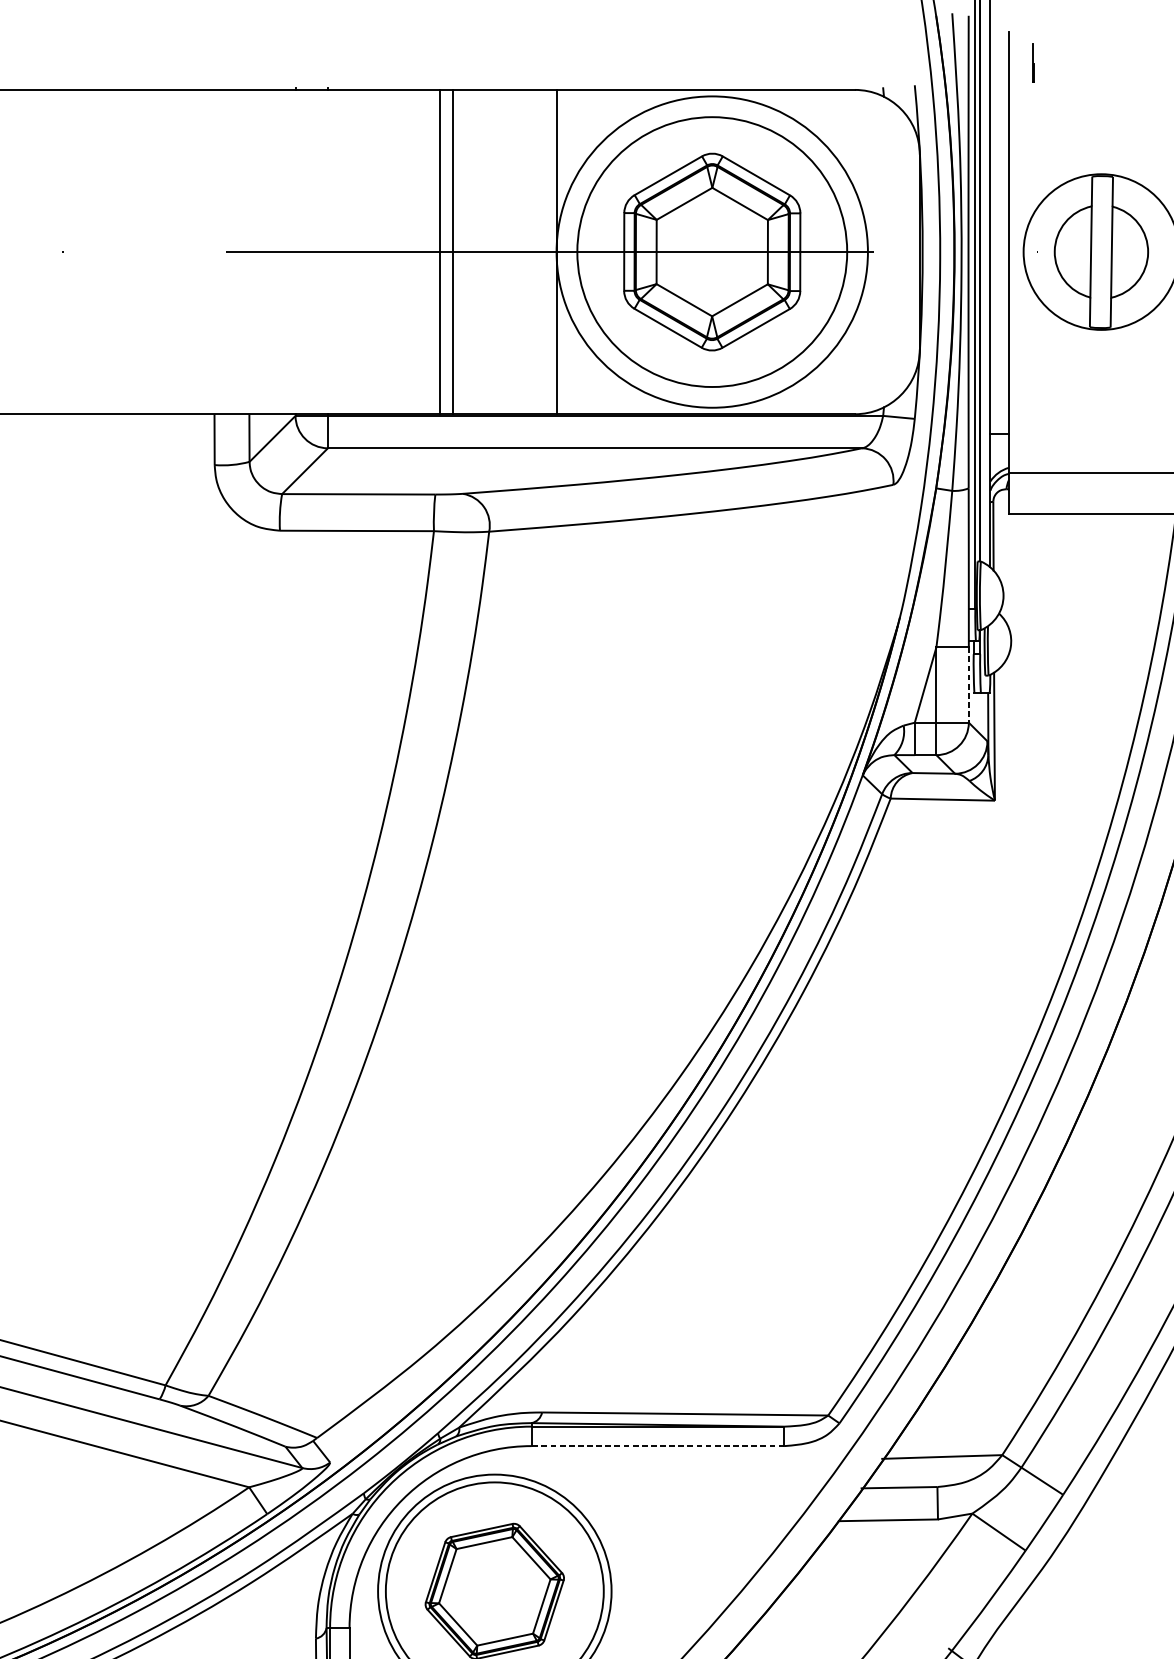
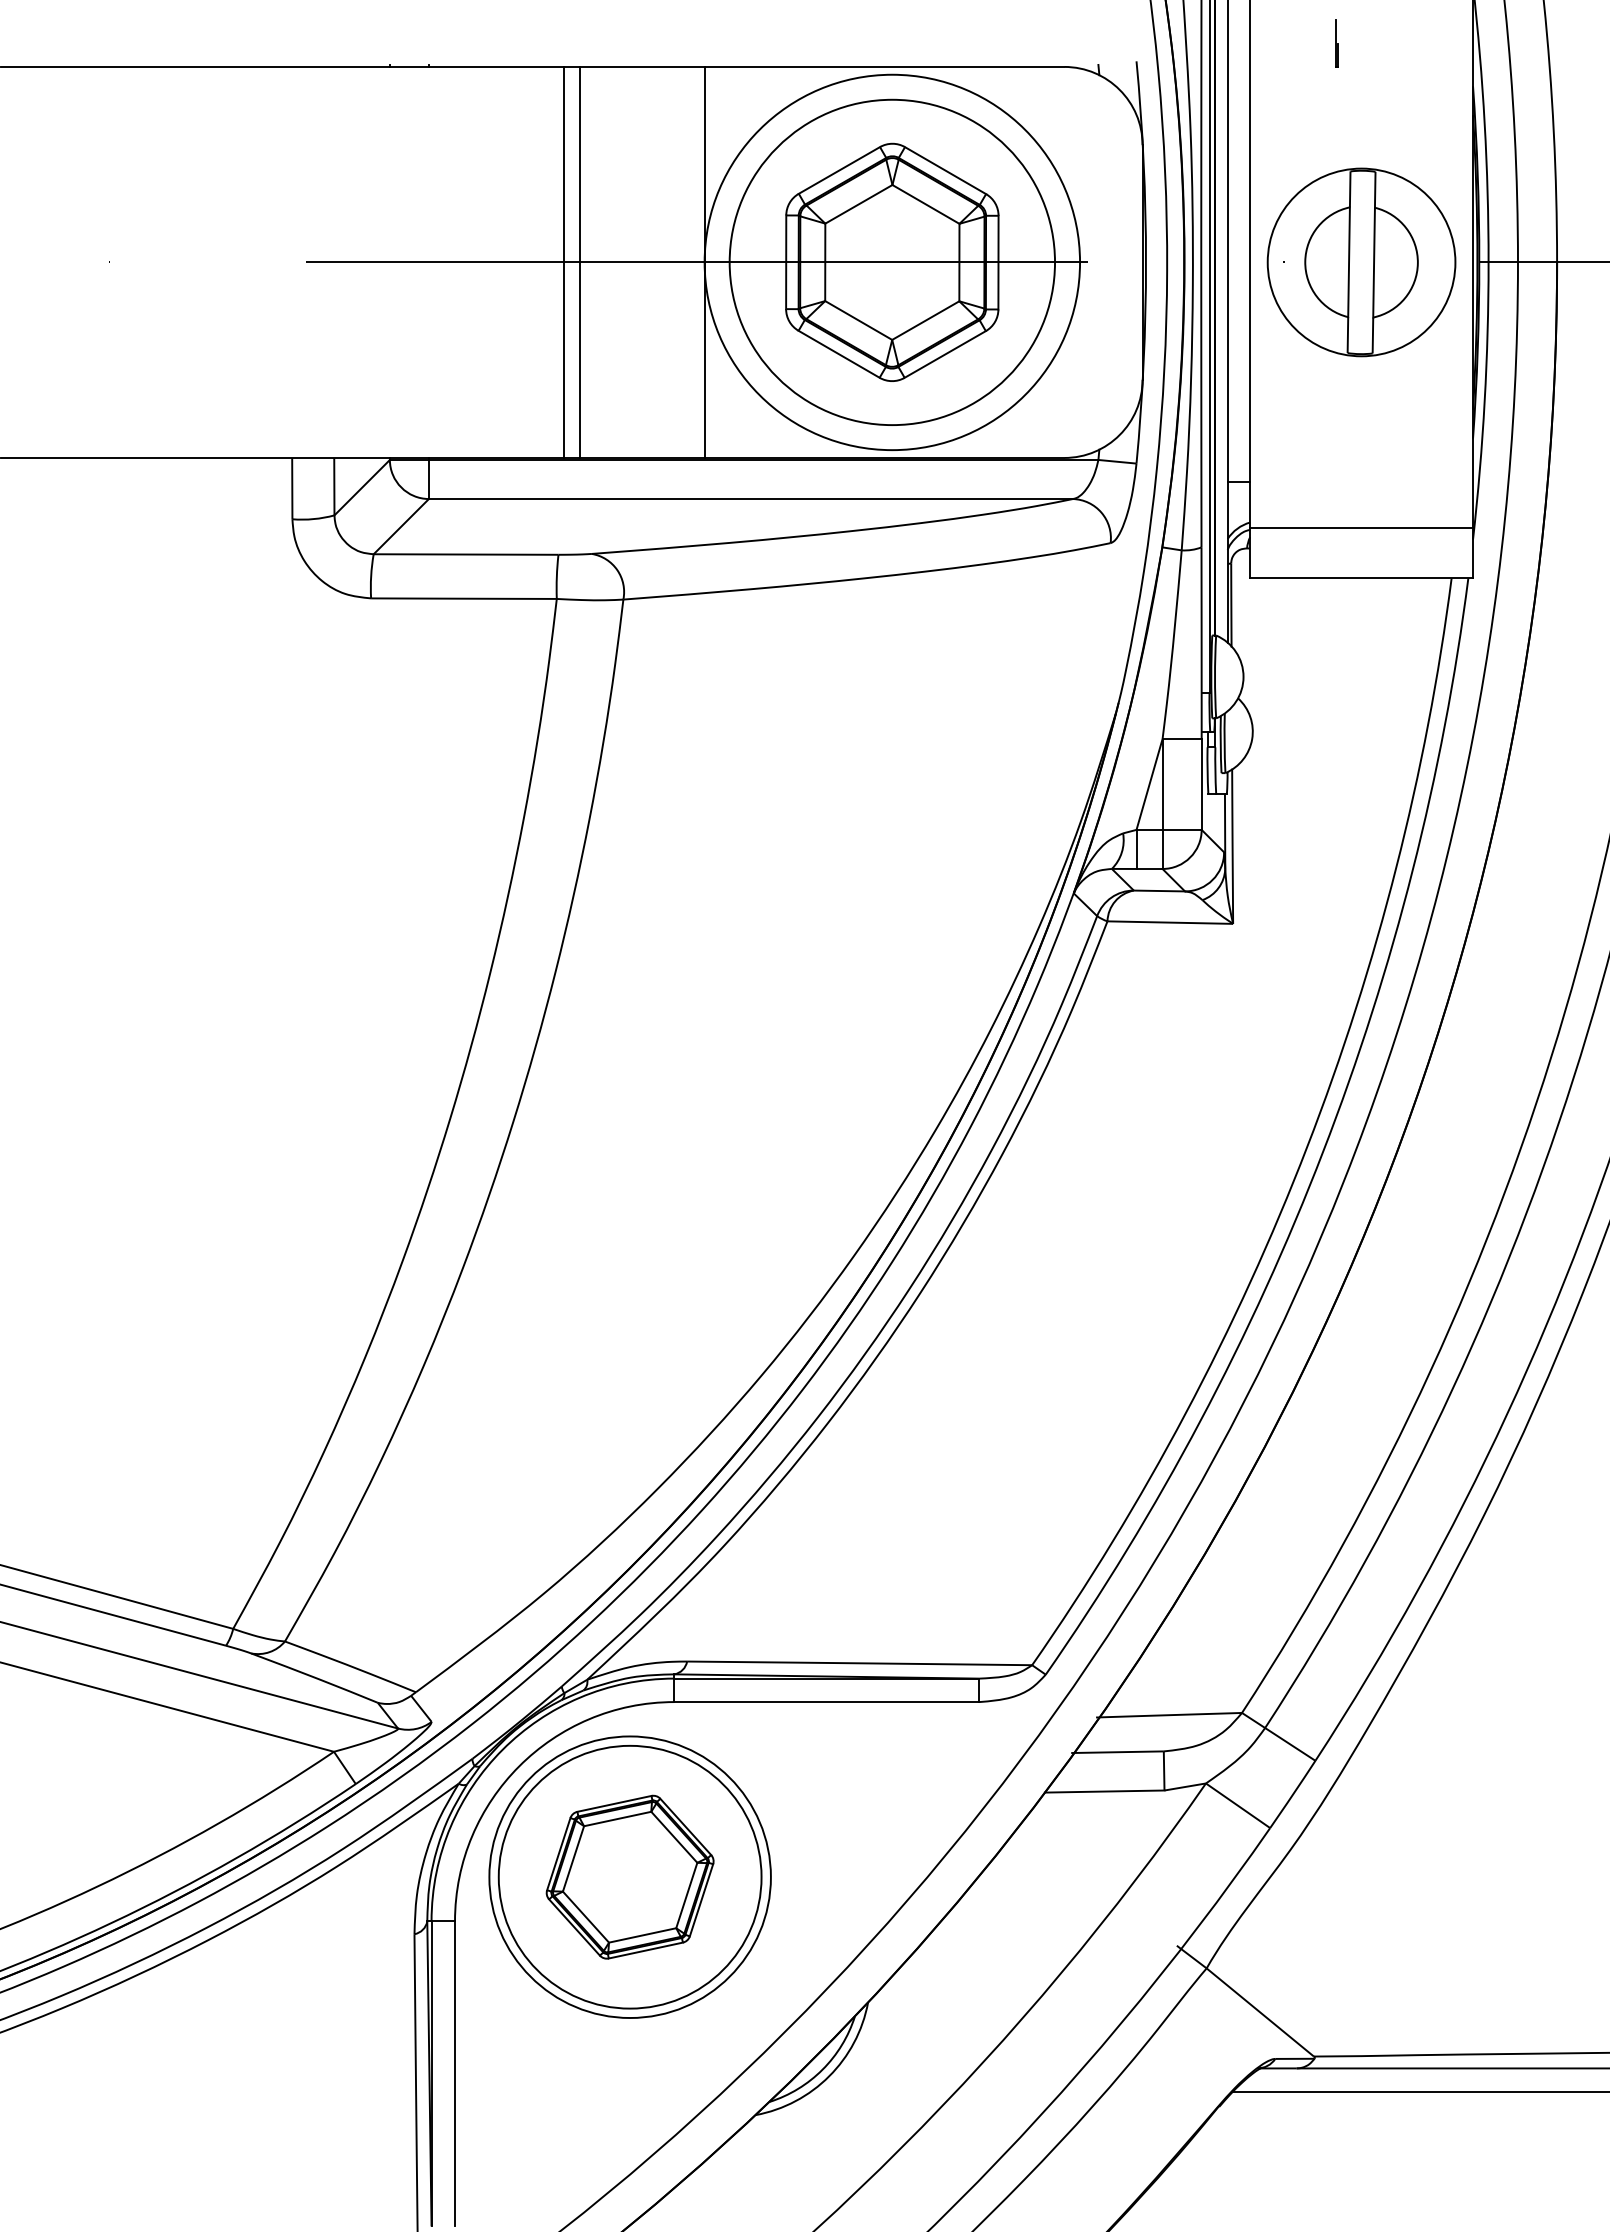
line: (1033, 63) -> (1336, 43), moved
line: (968, 685) -> (1201, 784), dashed -> solid
line: (657, 1446) -> (826, 1702), dashed -> solid

